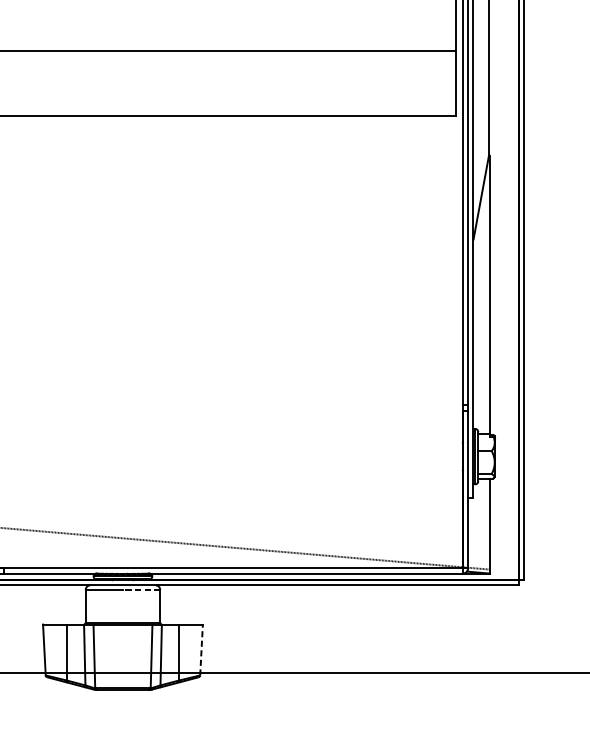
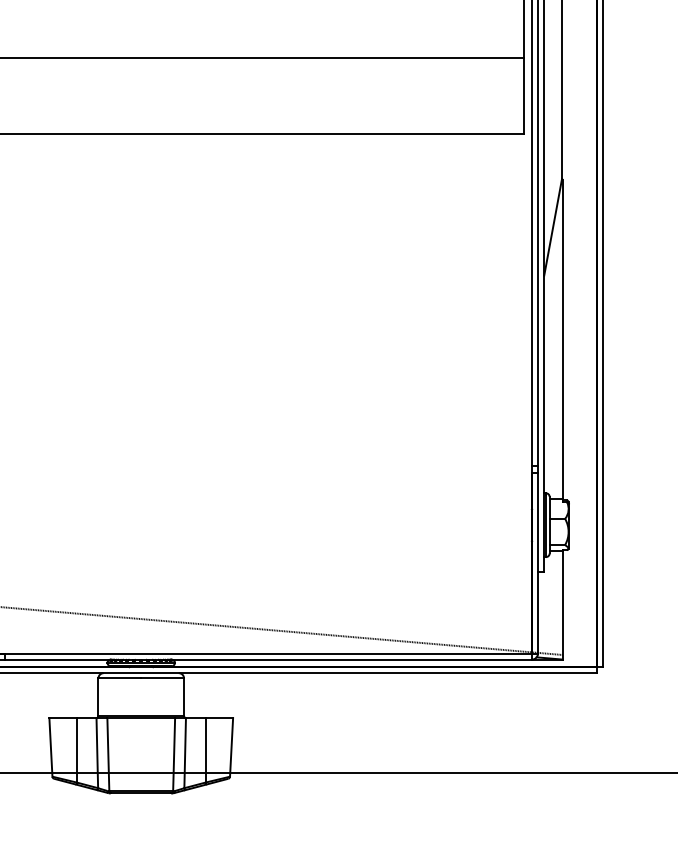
line: (141, 590) -> (162, 678), dashed -> solid
line: (201, 649) -> (231, 746), dashed -> solid

